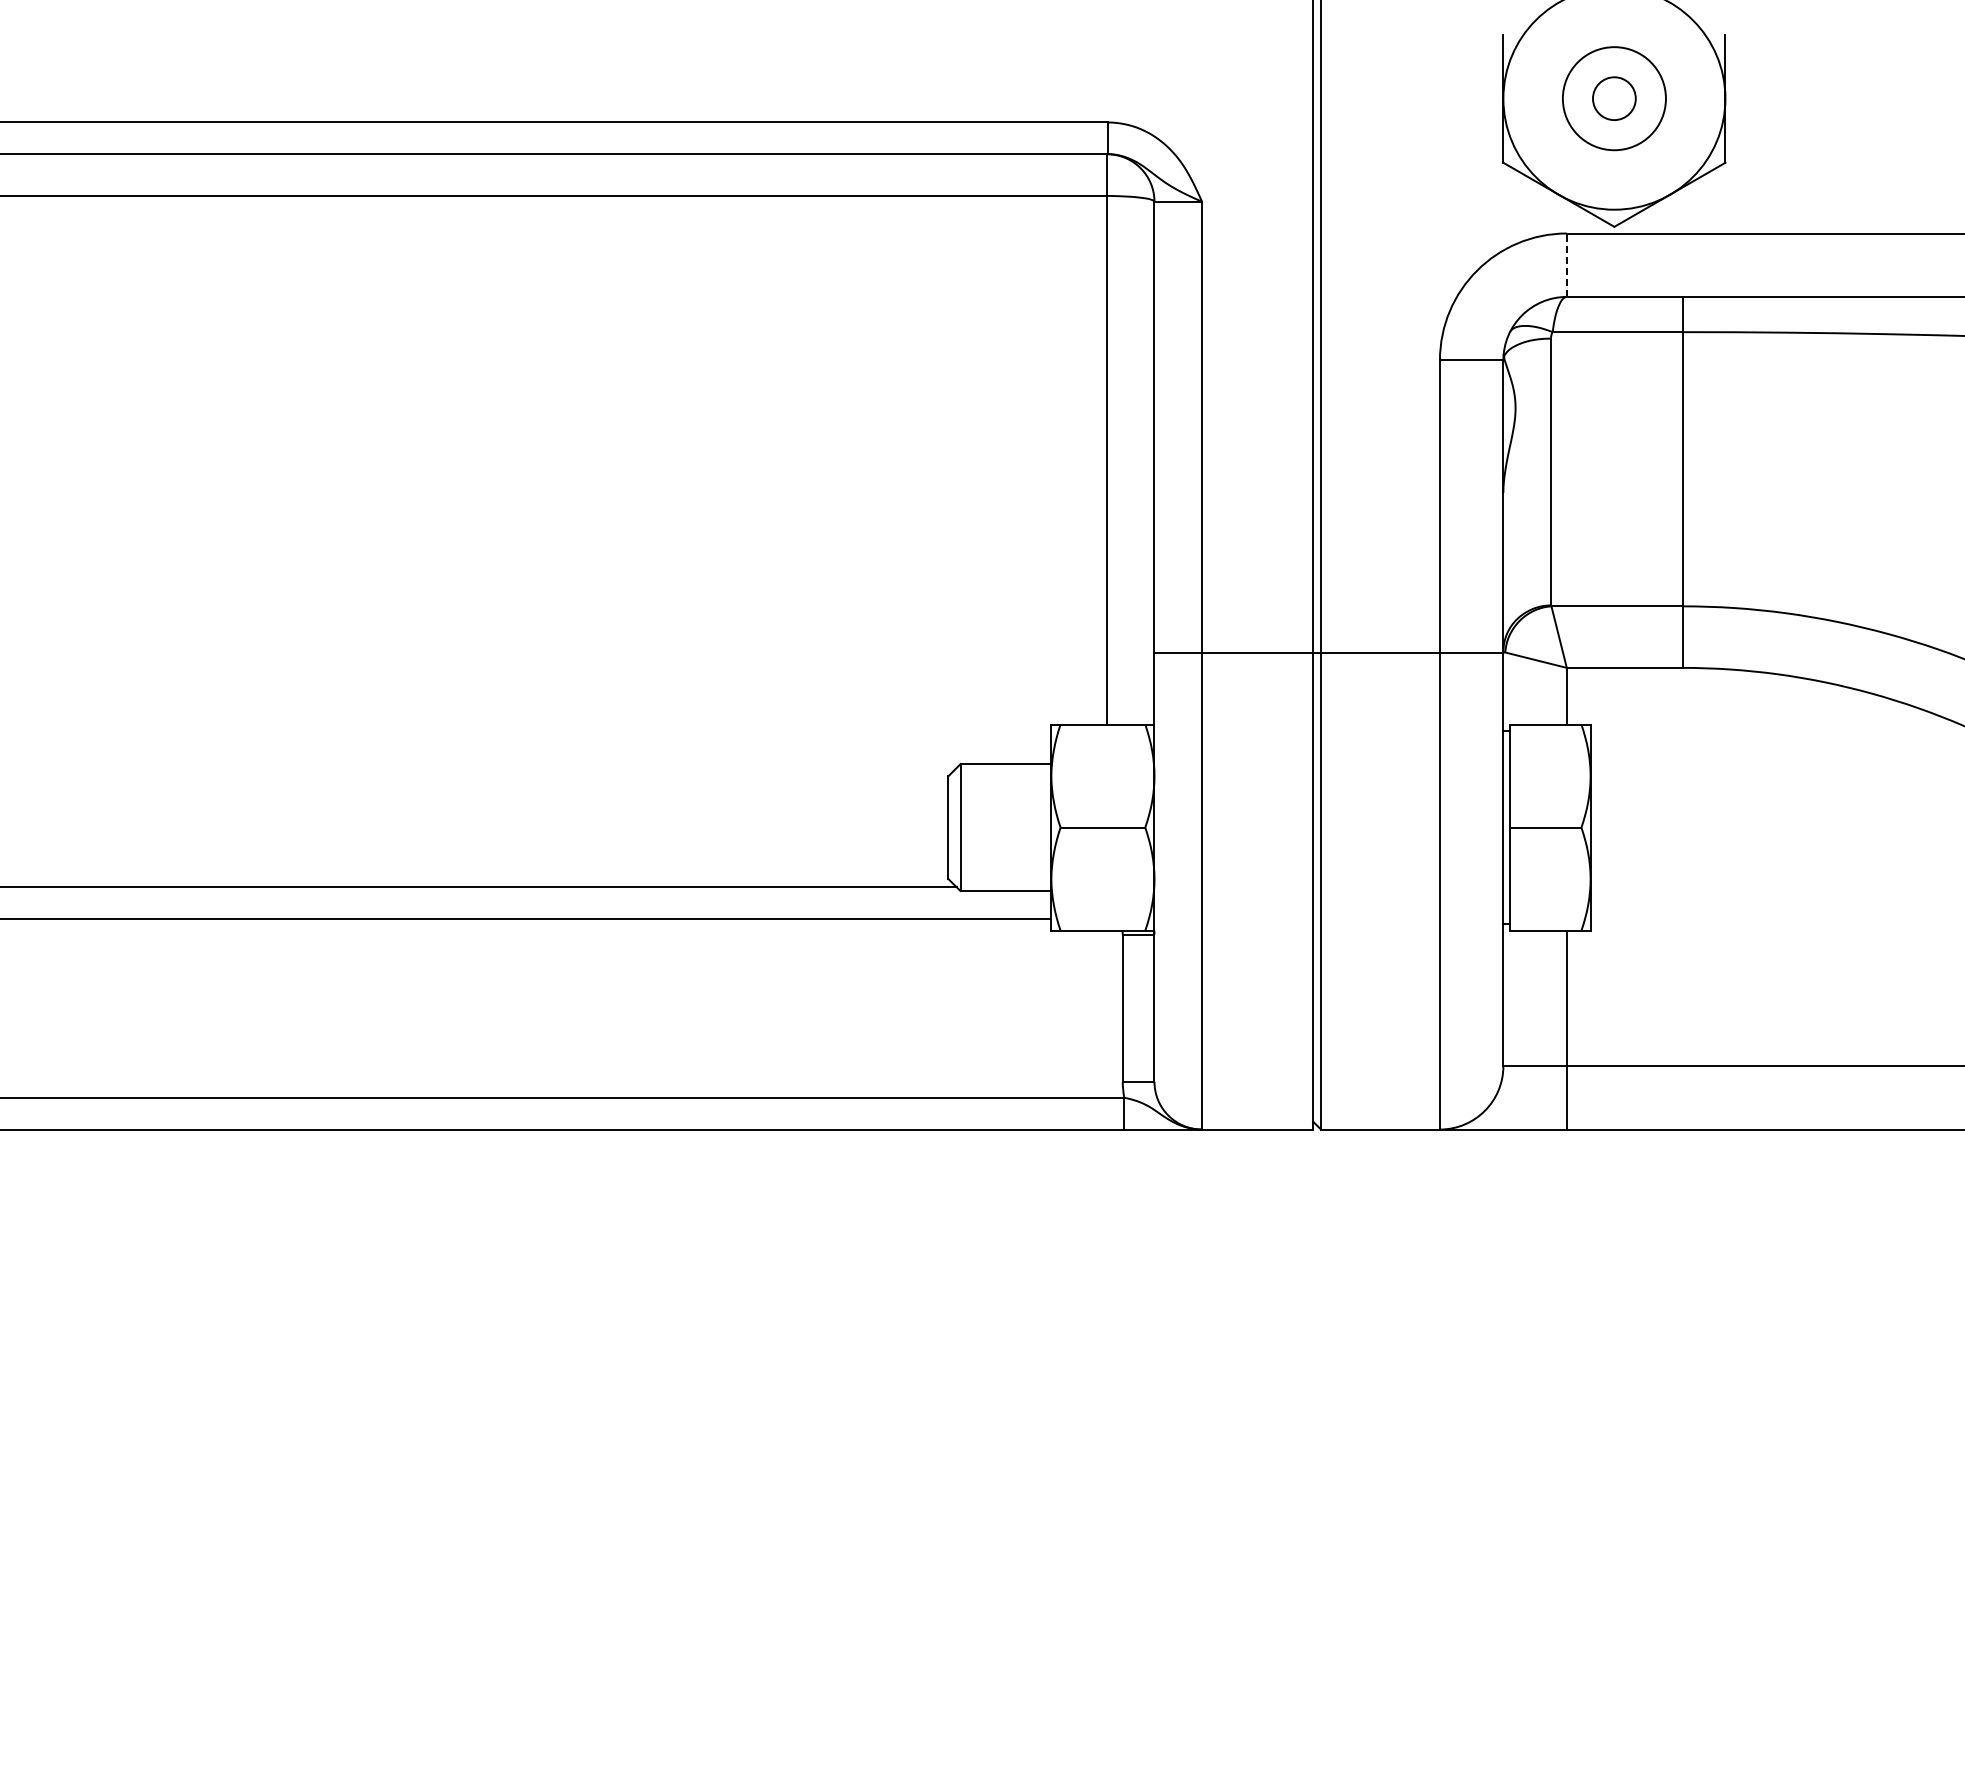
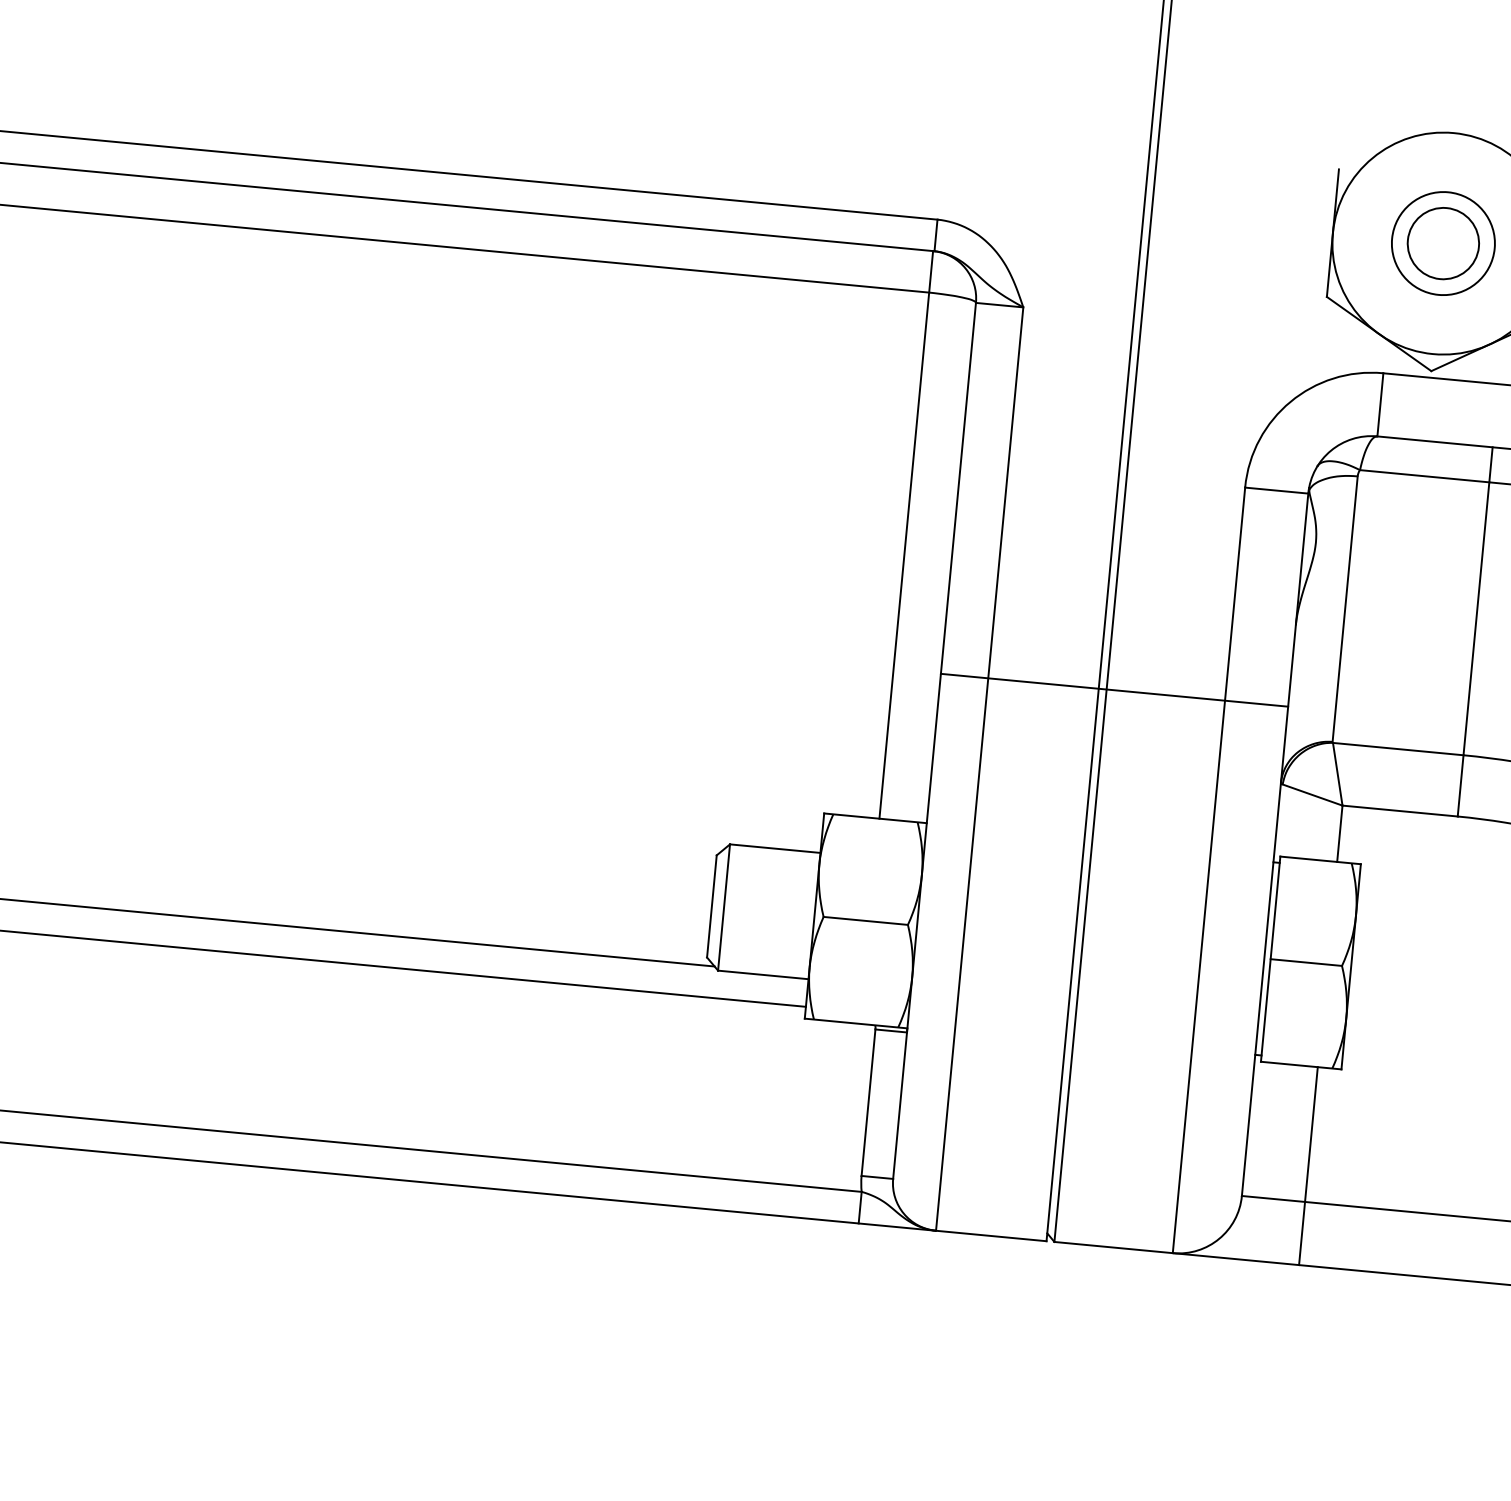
circle: (1614, 98) -> (1443, 243), size x1.67
line: (1566, 265) -> (1380, 405), dashed -> solid
line: (1328, 653) -> (1114, 690), moved

